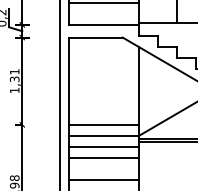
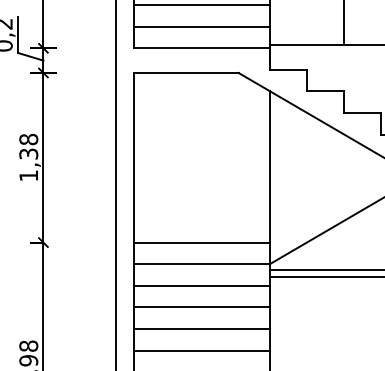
line: (103, 13) -> (201, 26), added
text: (14, 71) -> (28, 138), 1,31 -> 1,38
line: (103, 169) -> (201, 329), added

